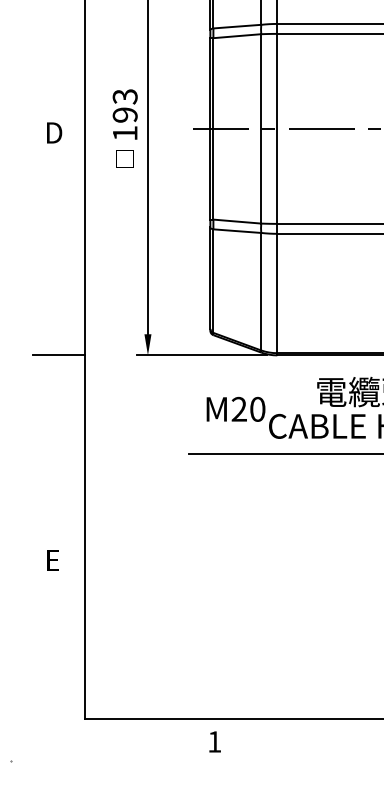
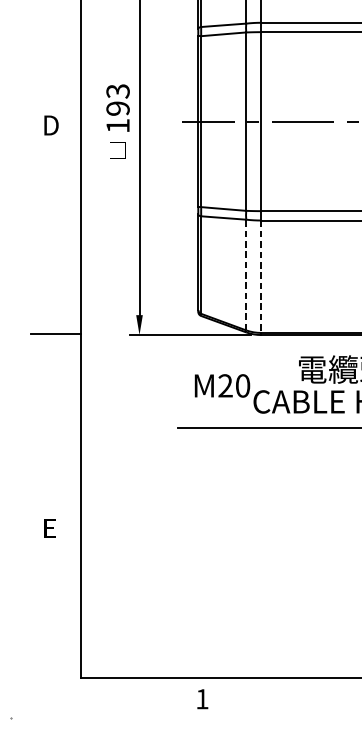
line: (261, 291) -> (246, 274), solid -> dashed
line: (277, 293) -> (261, 276), solid -> dashed

